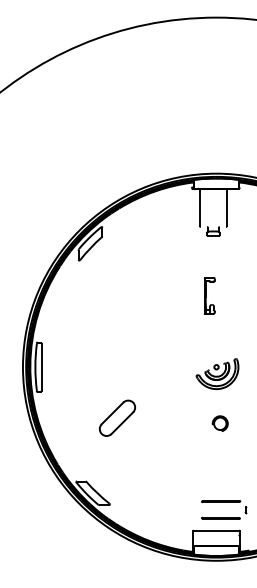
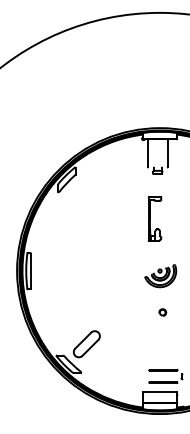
part: (209, 295) -> (154, 218), size x1.67
part: (117, 417) -> (86, 343), moved
part: (219, 422) -> (162, 311), size x0.62

